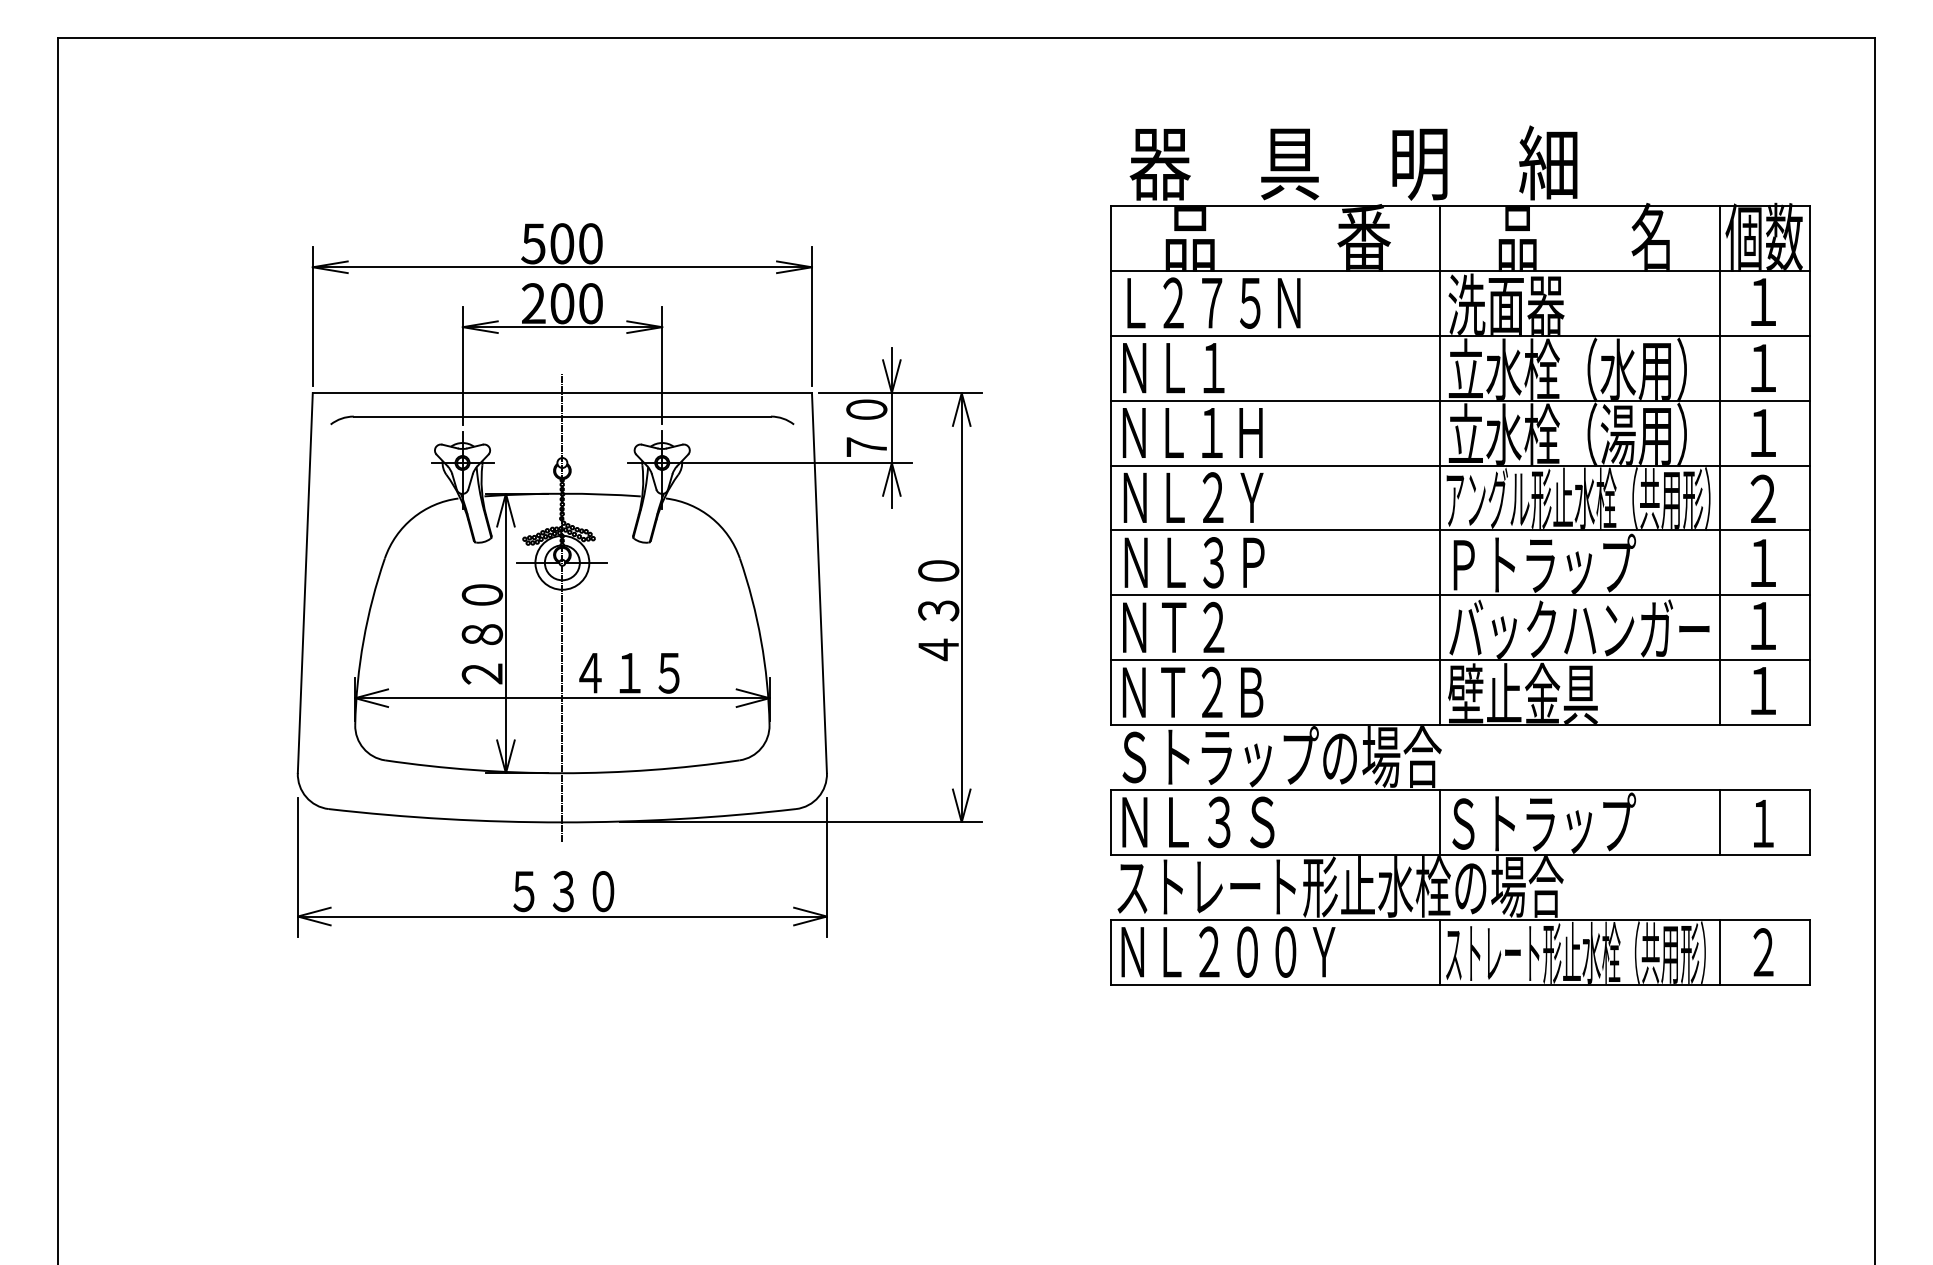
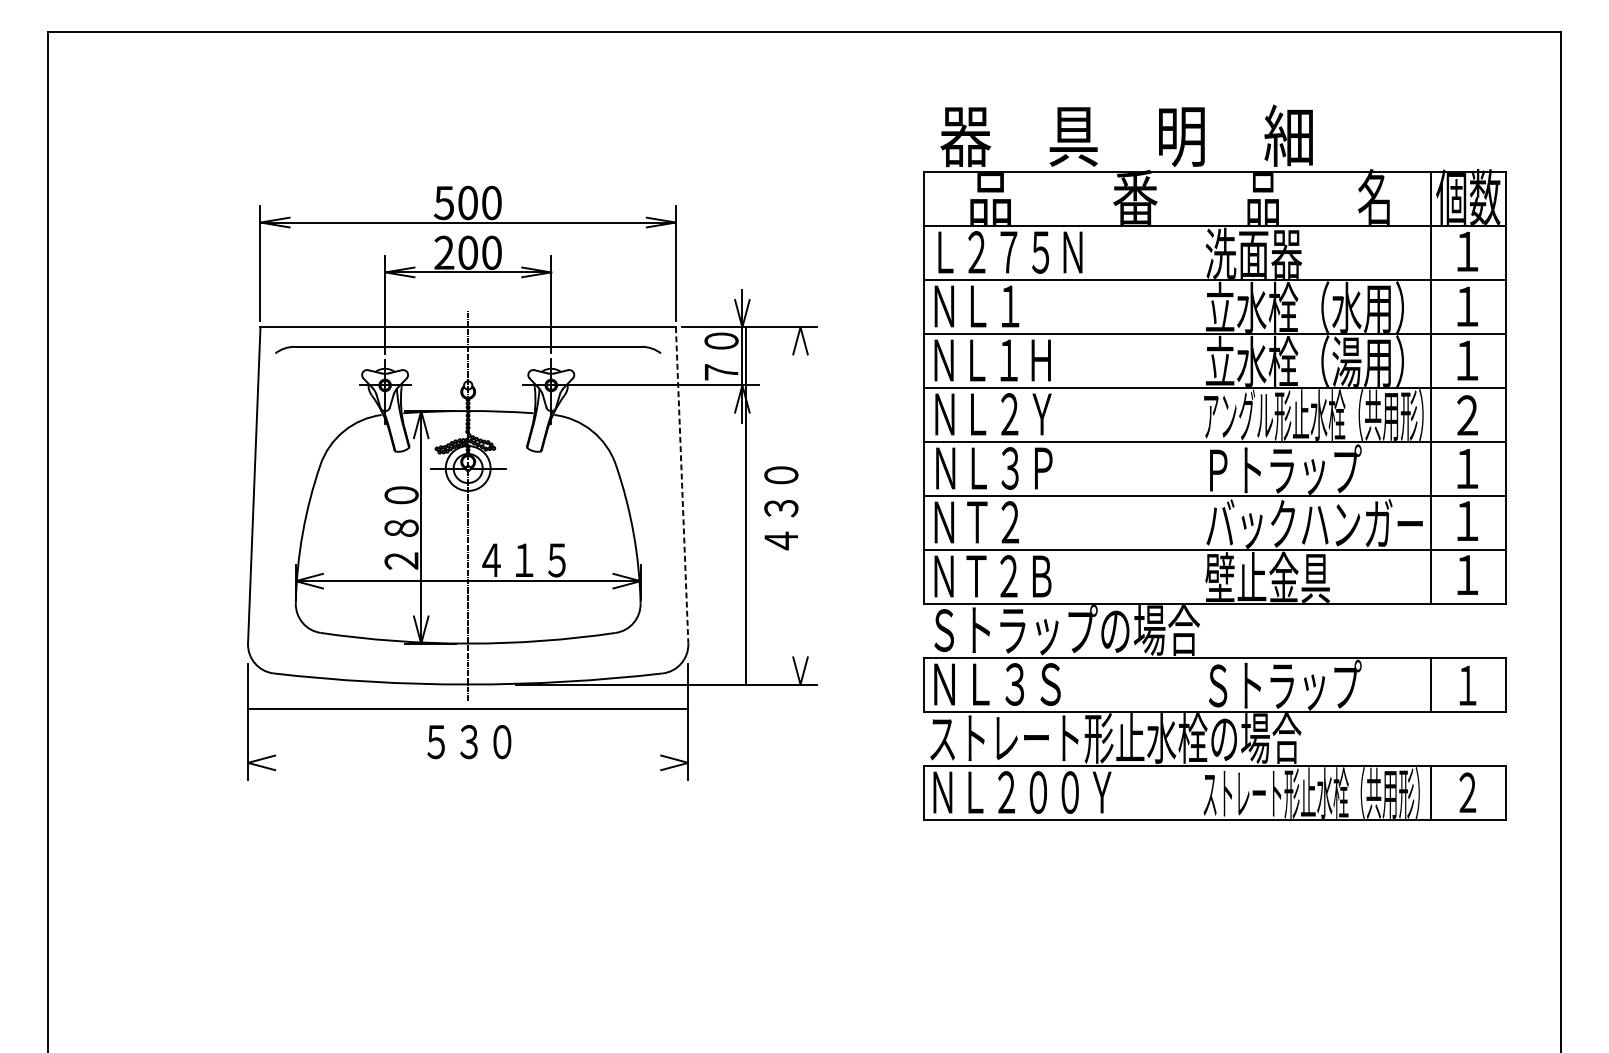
line: (1440, 465) -> (1198, 387), removed
line: (819, 583) -> (682, 485), solid -> dashed
line: (961, 607) -> (745, 505), moved
line: (1440, 822) -> (1198, 684), removed
line: (561, 916) -> (467, 708), moved
line: (1440, 951) -> (1198, 791), removed

